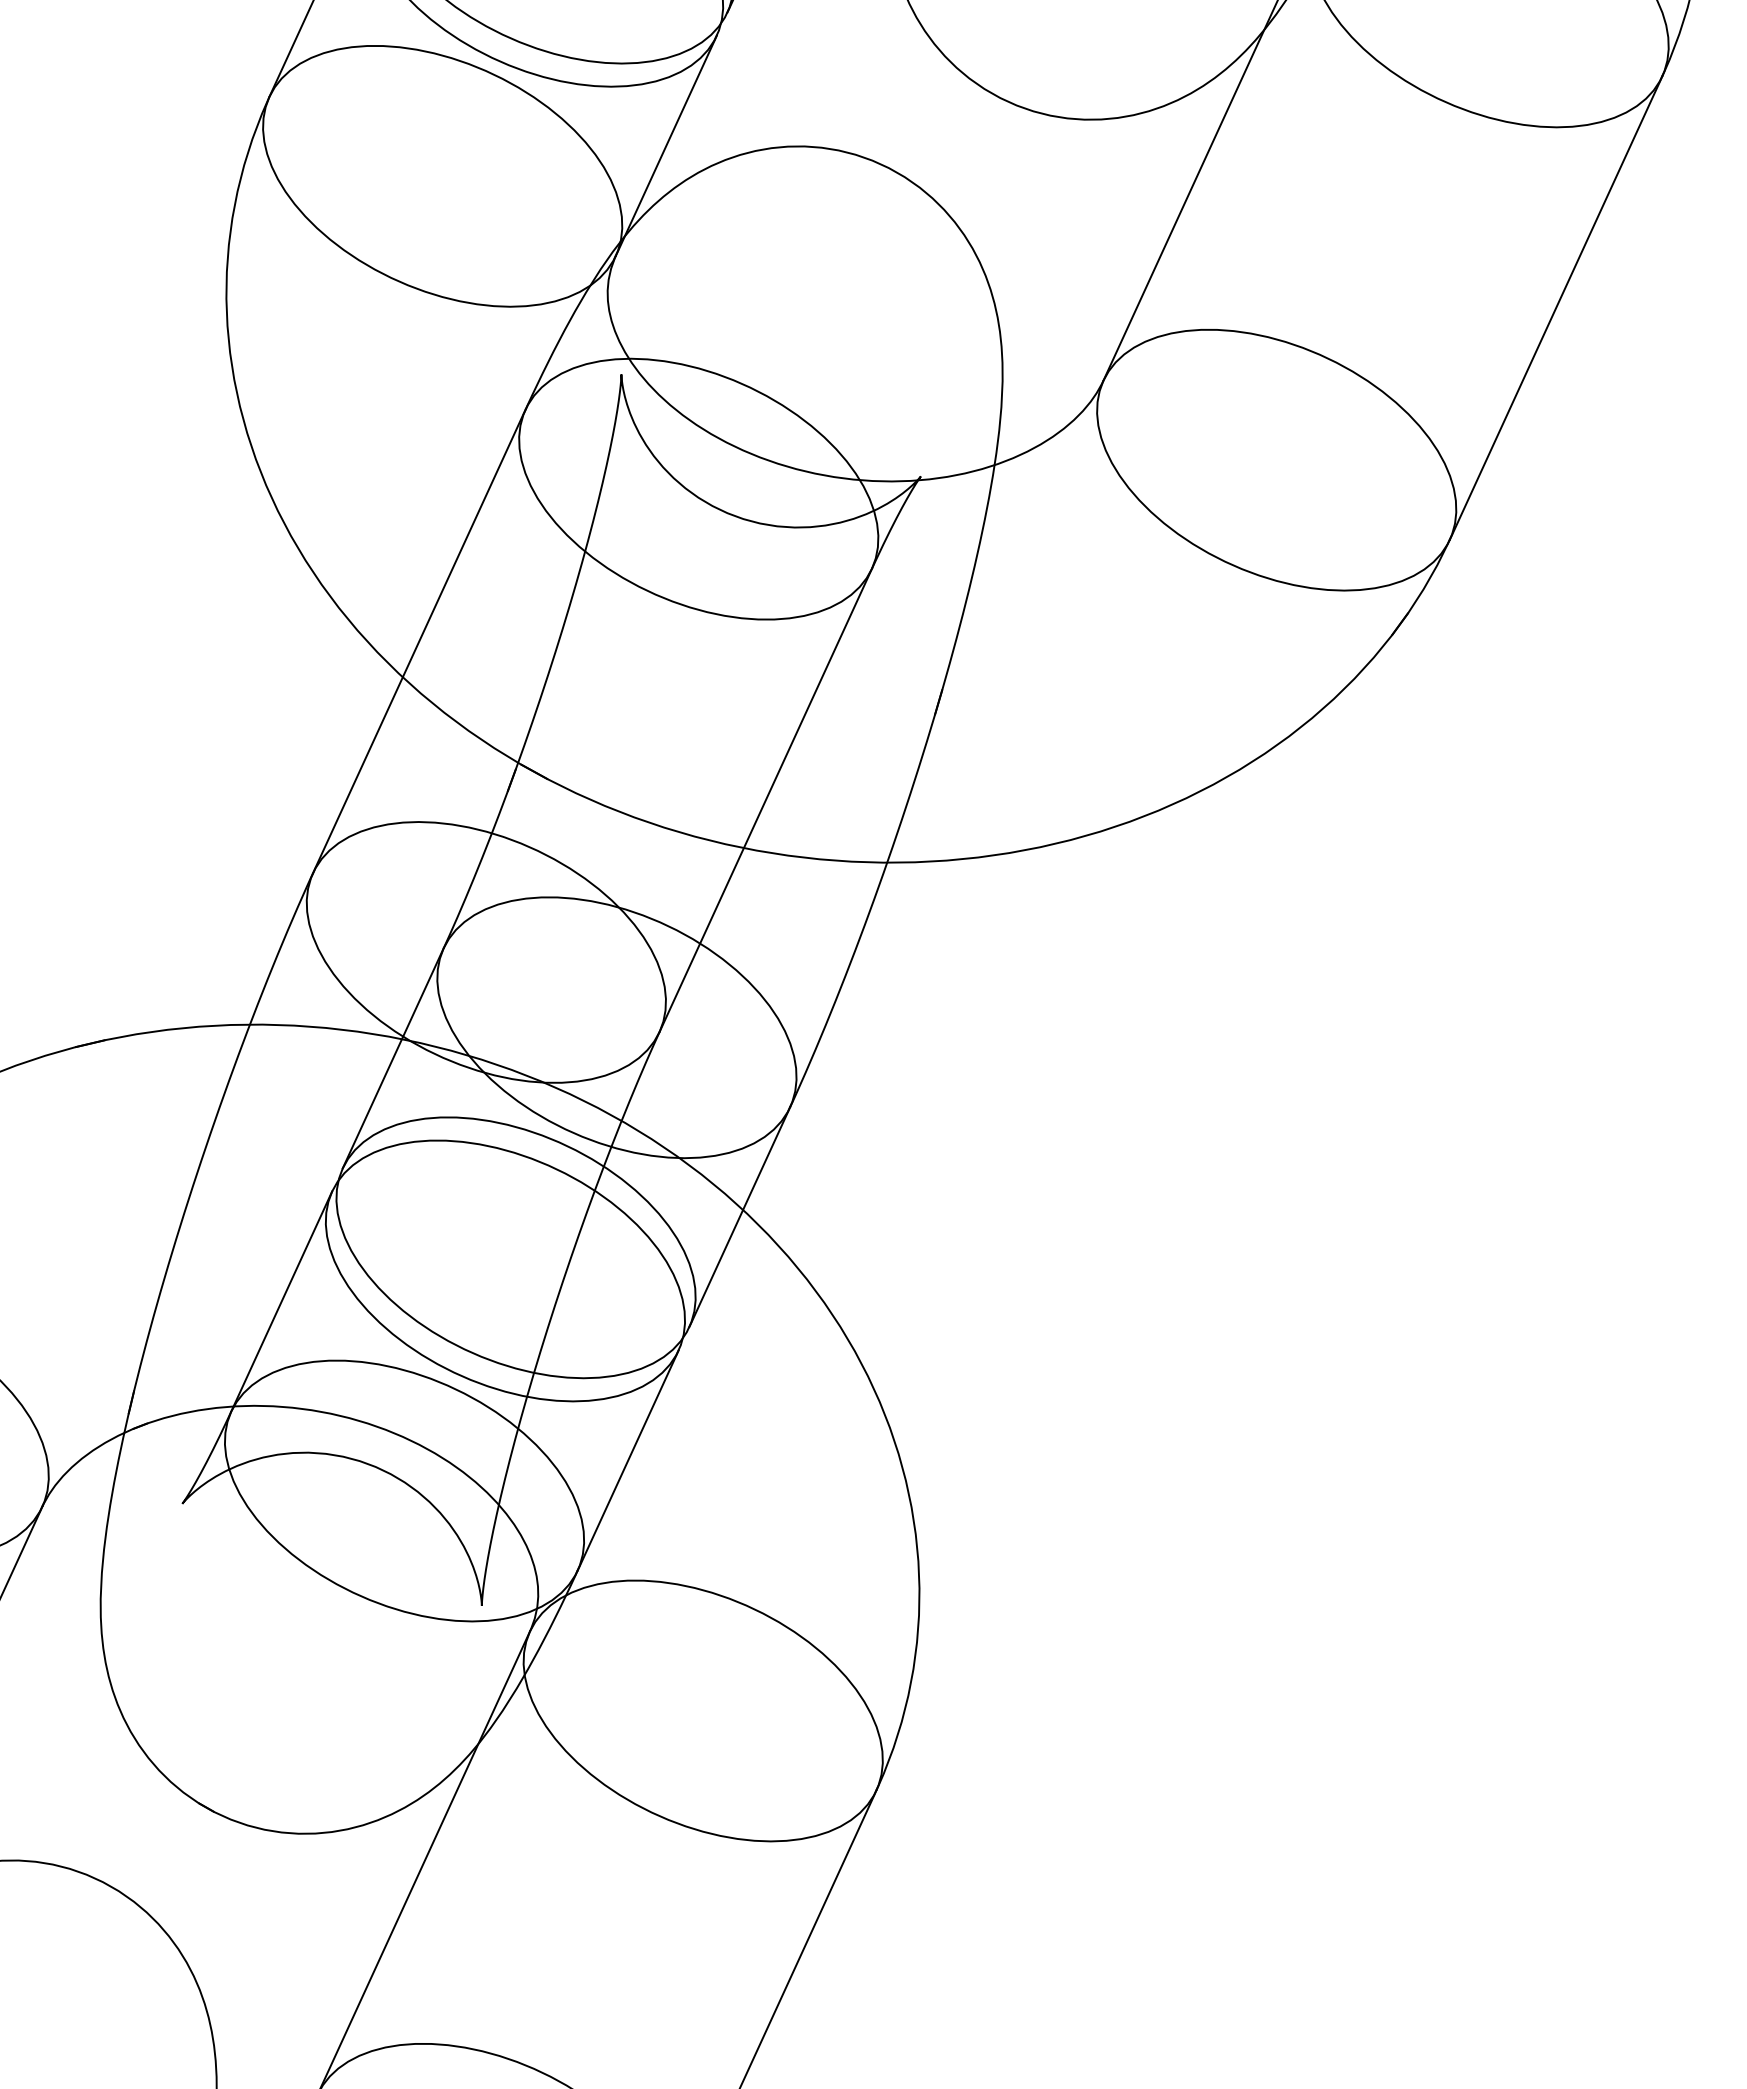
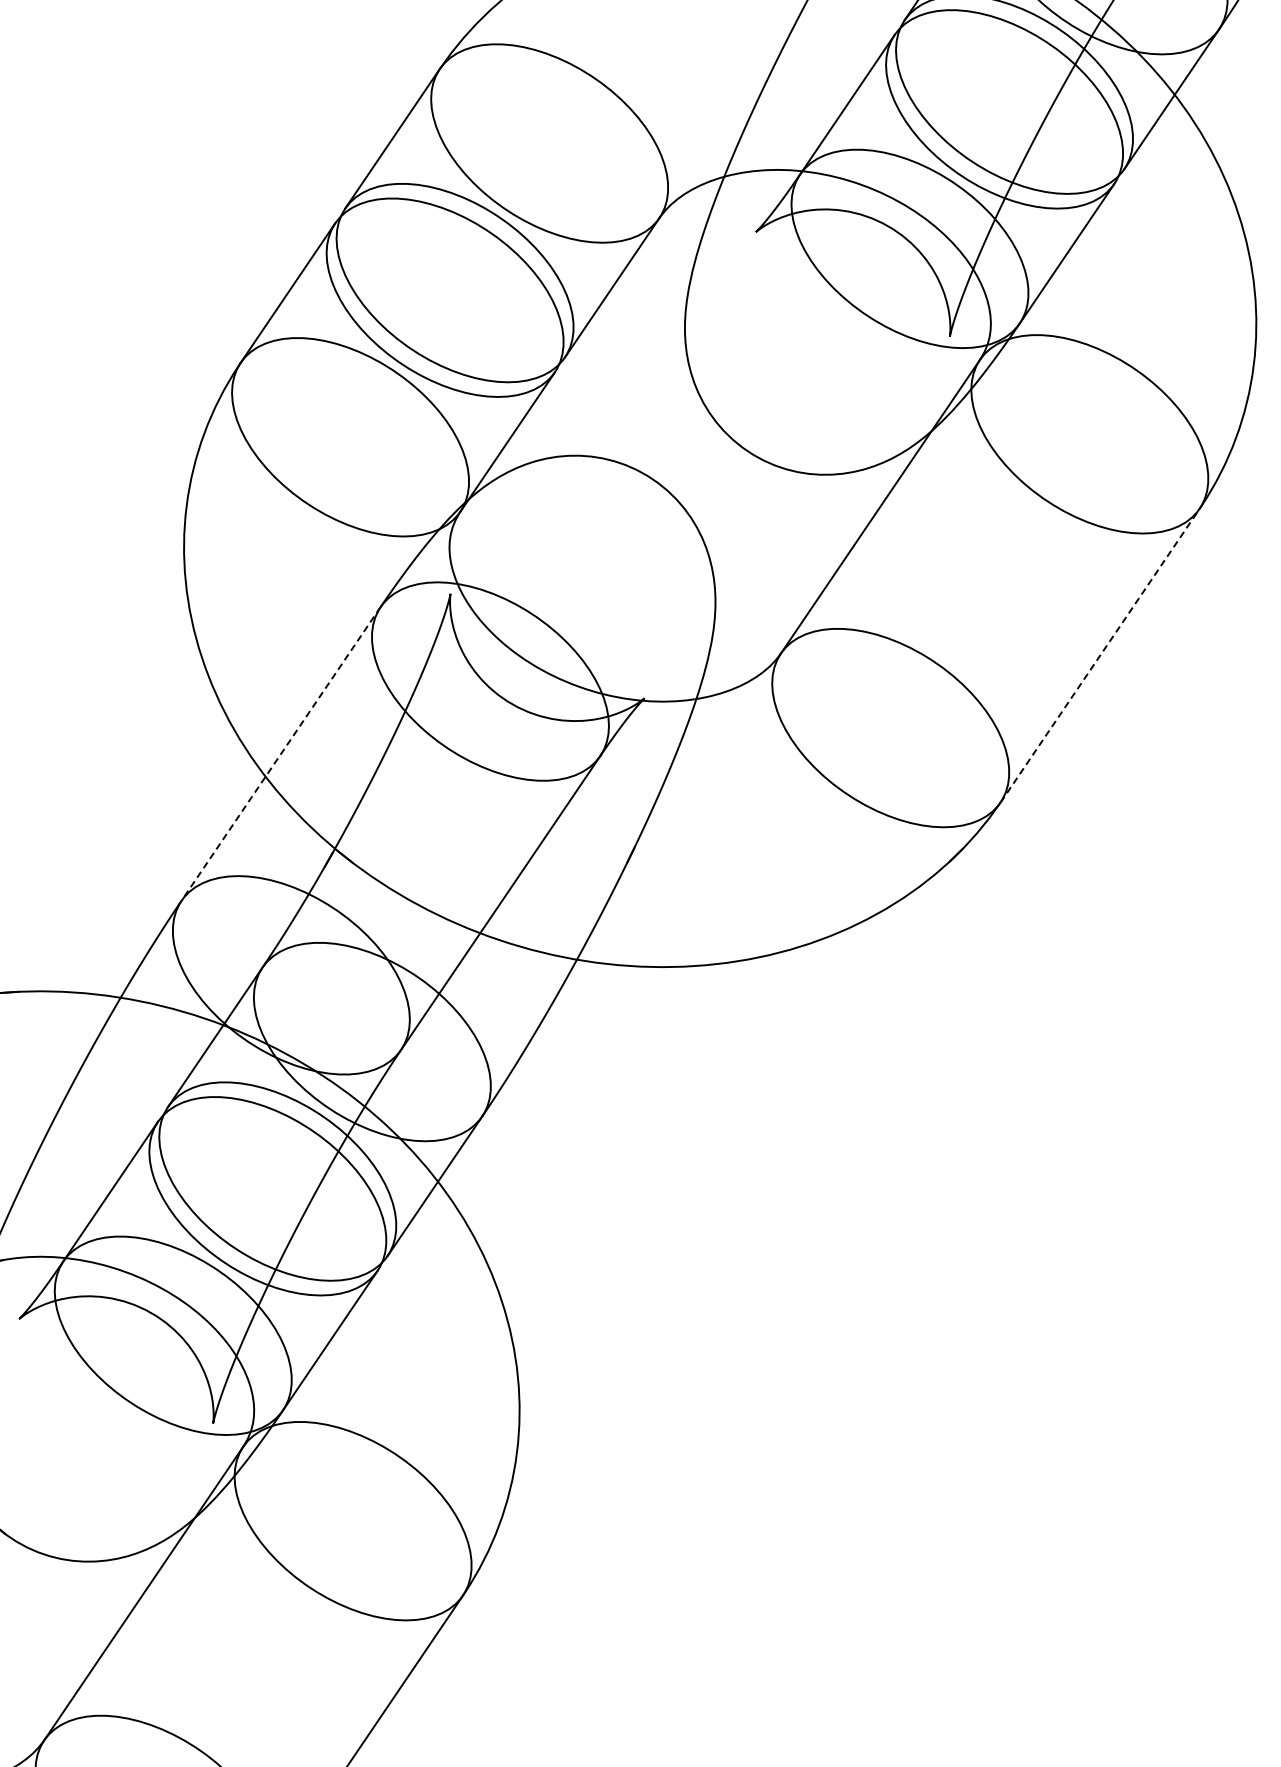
line: (1556, 307) -> (1100, 655), solid -> dashed
line: (418, 642) -> (280, 754), solid -> dashed

